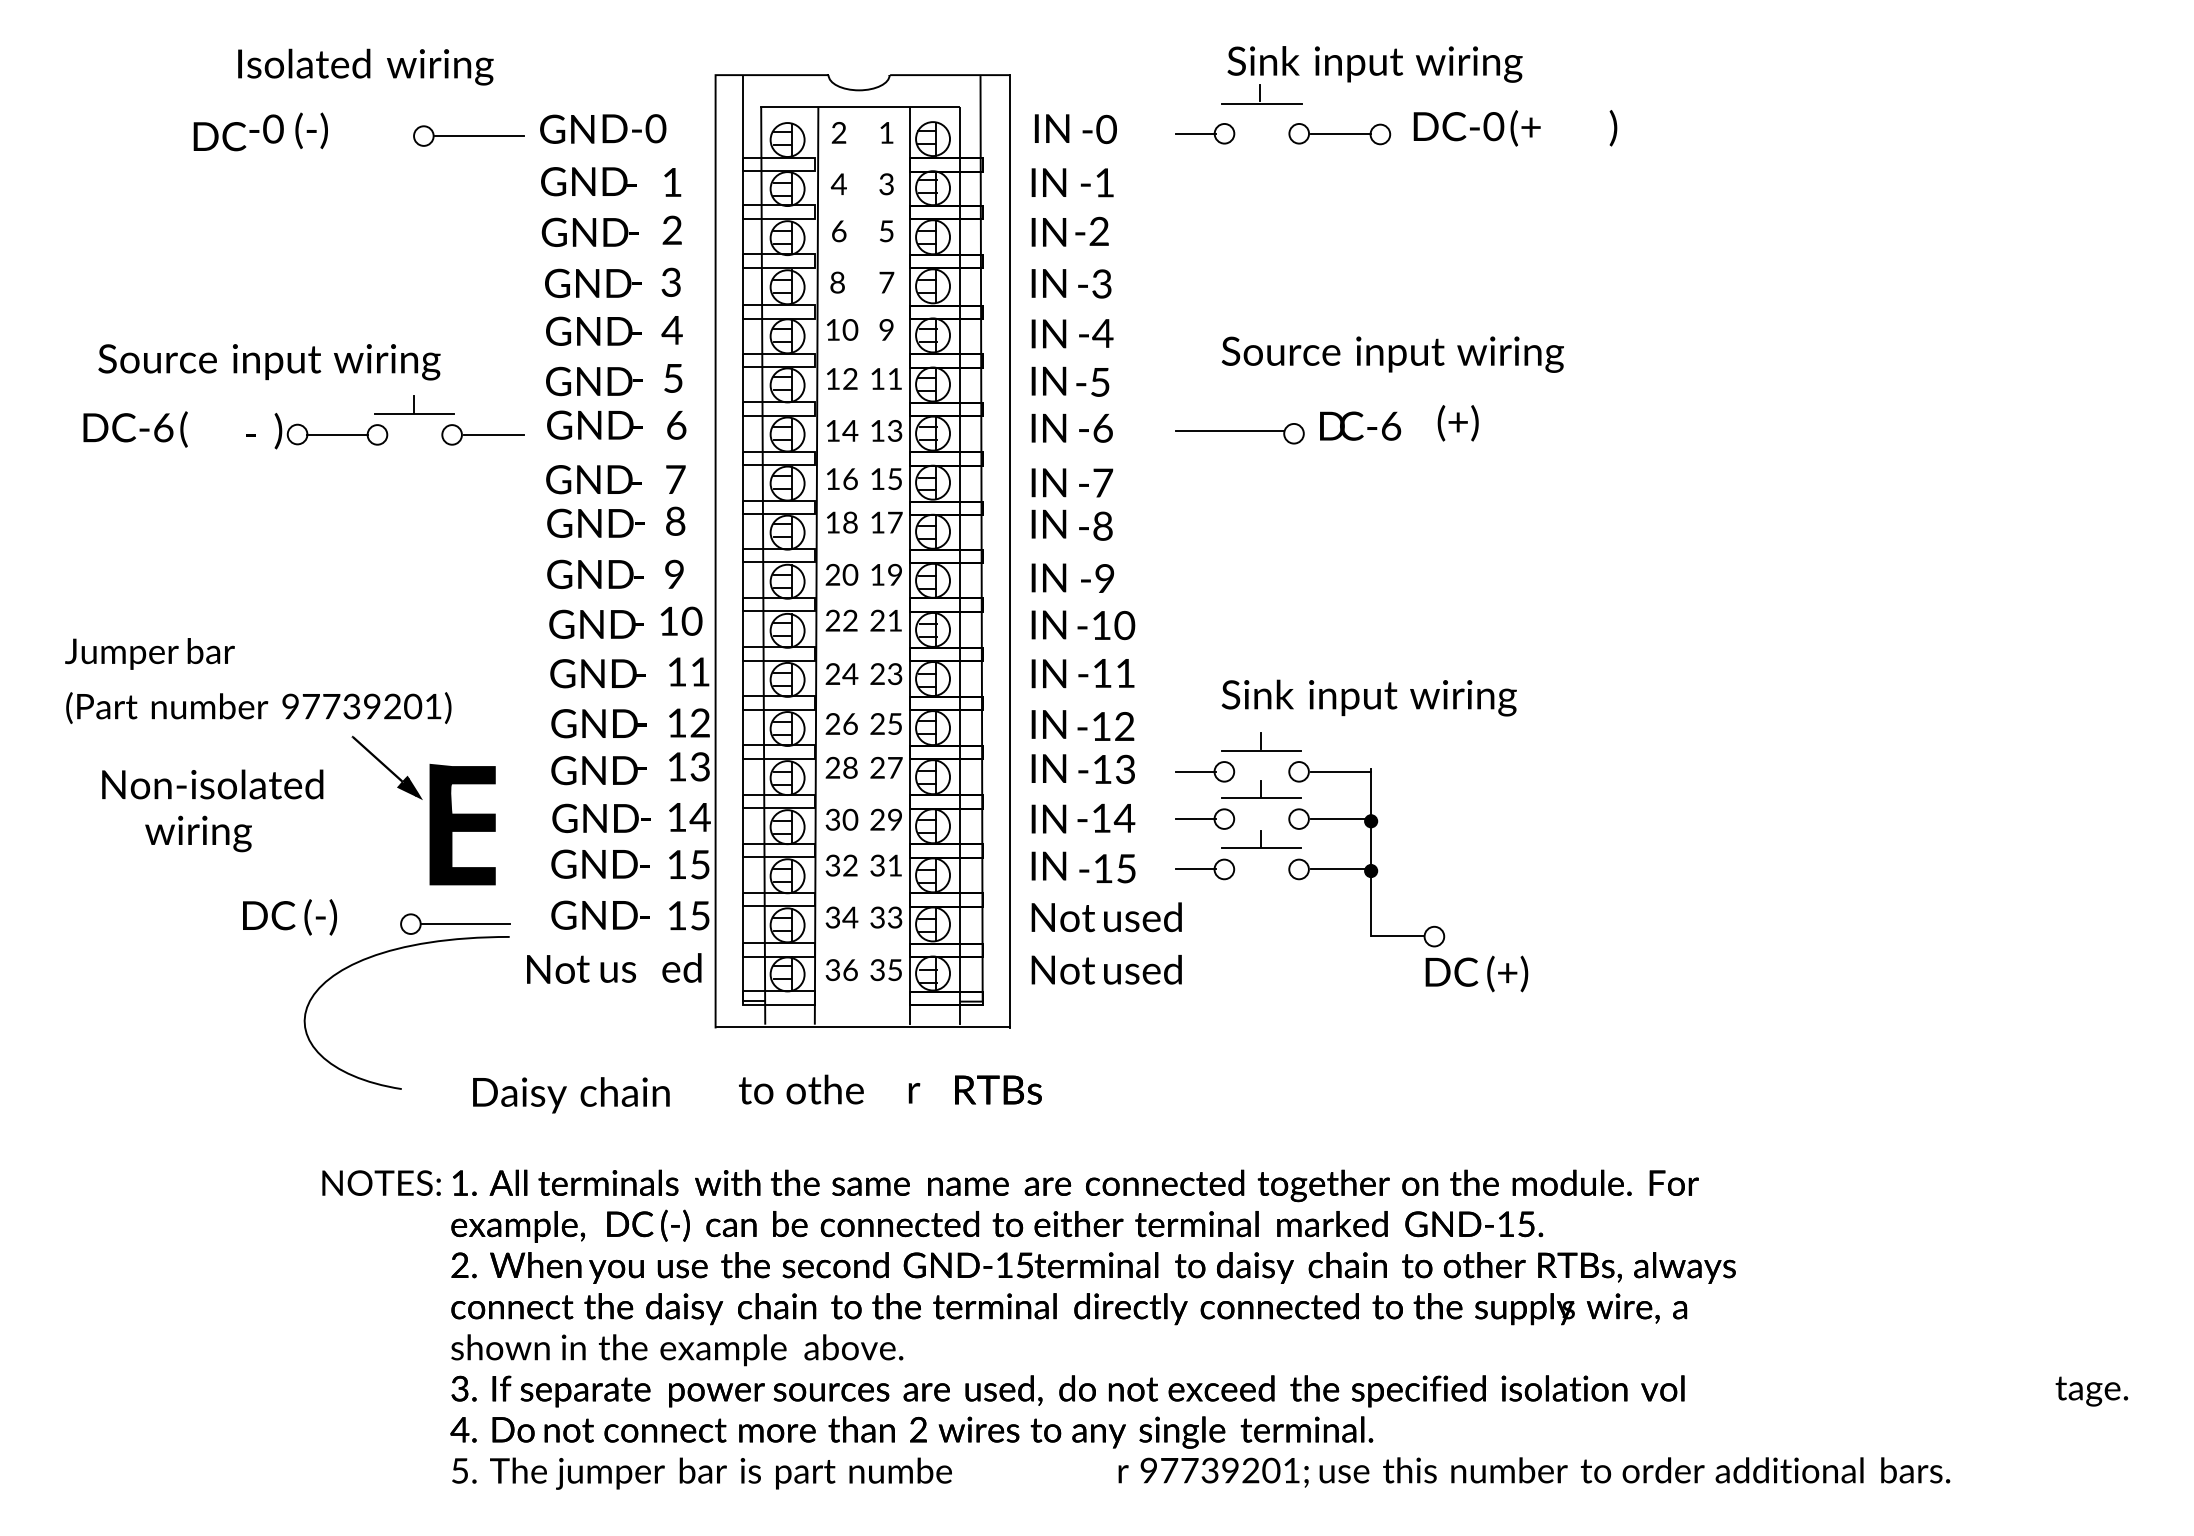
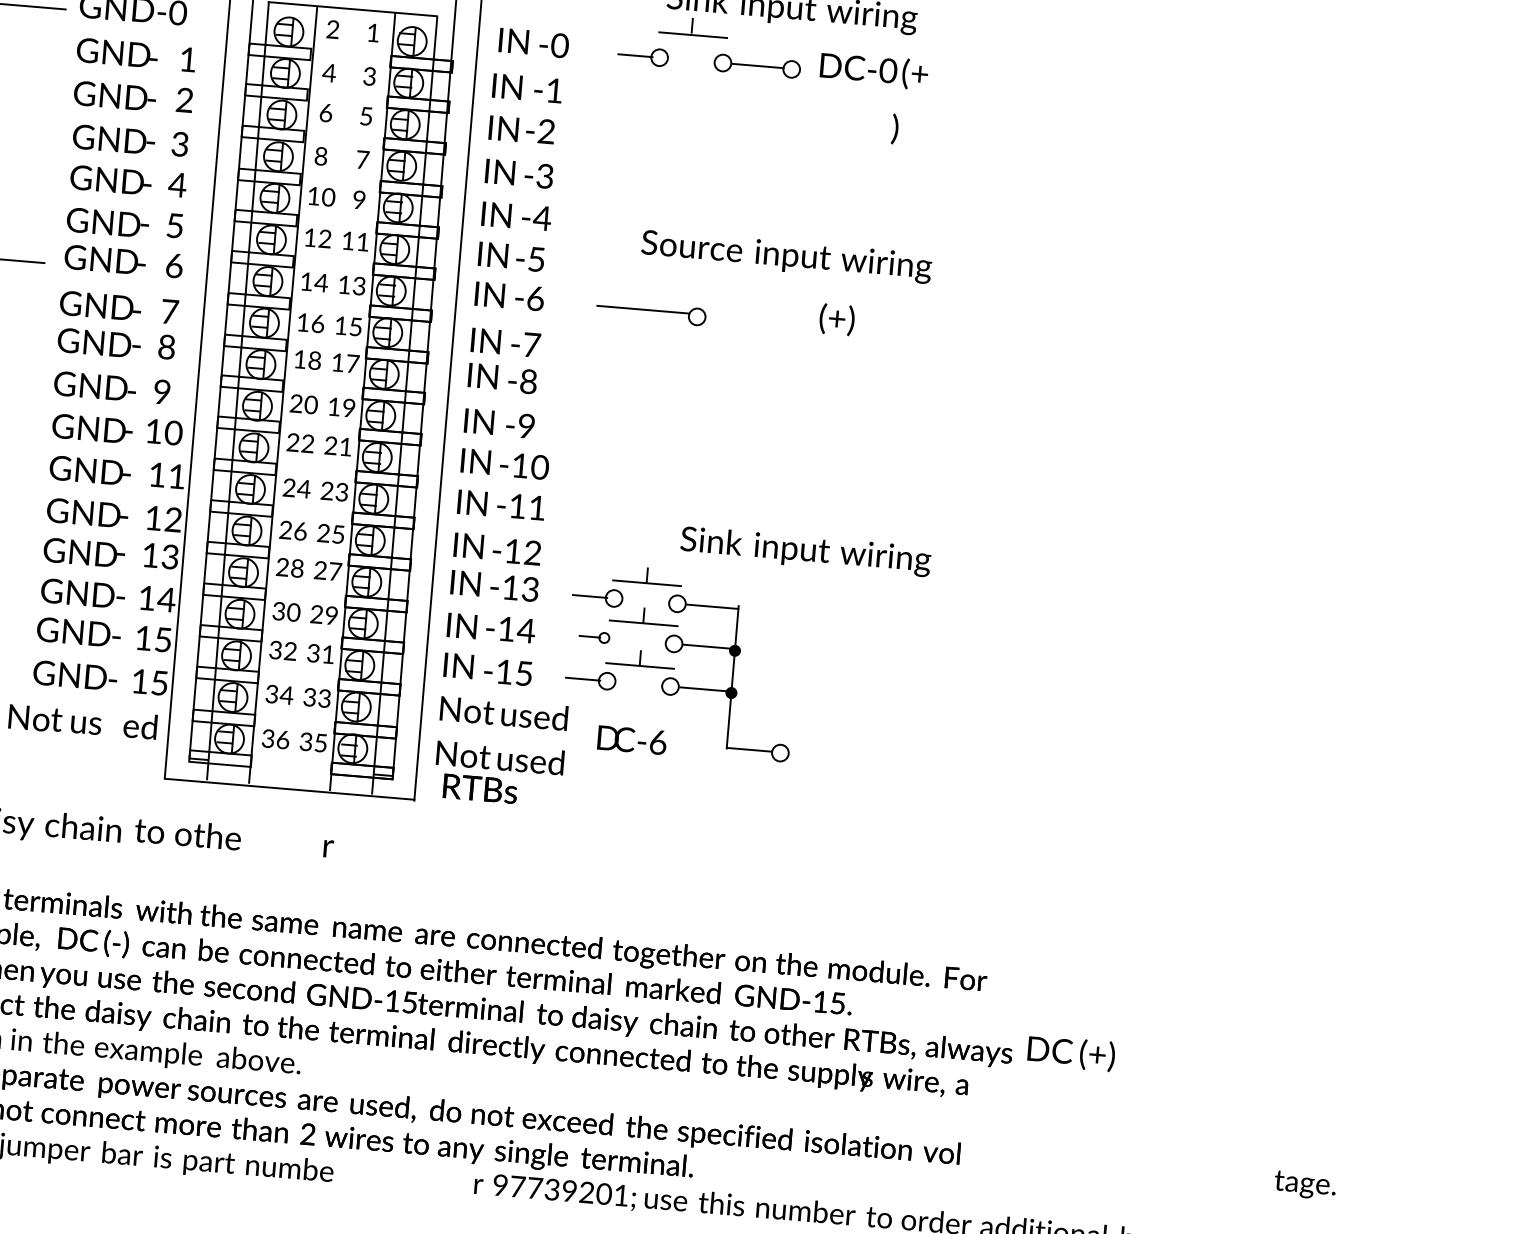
text: (1613, 128) -> (895, 129), moved
text: (1360, 425) -> (632, 739), moved
text: (1368, 697) -> (805, 551), moved
part: (1205, 818) -> (594, 636), size x0.6
text: (1476, 973) -> (1071, 1053), moved
text: (801, 1089) -> (188, 833), moved
text: (998, 1089) -> (480, 788), moved

